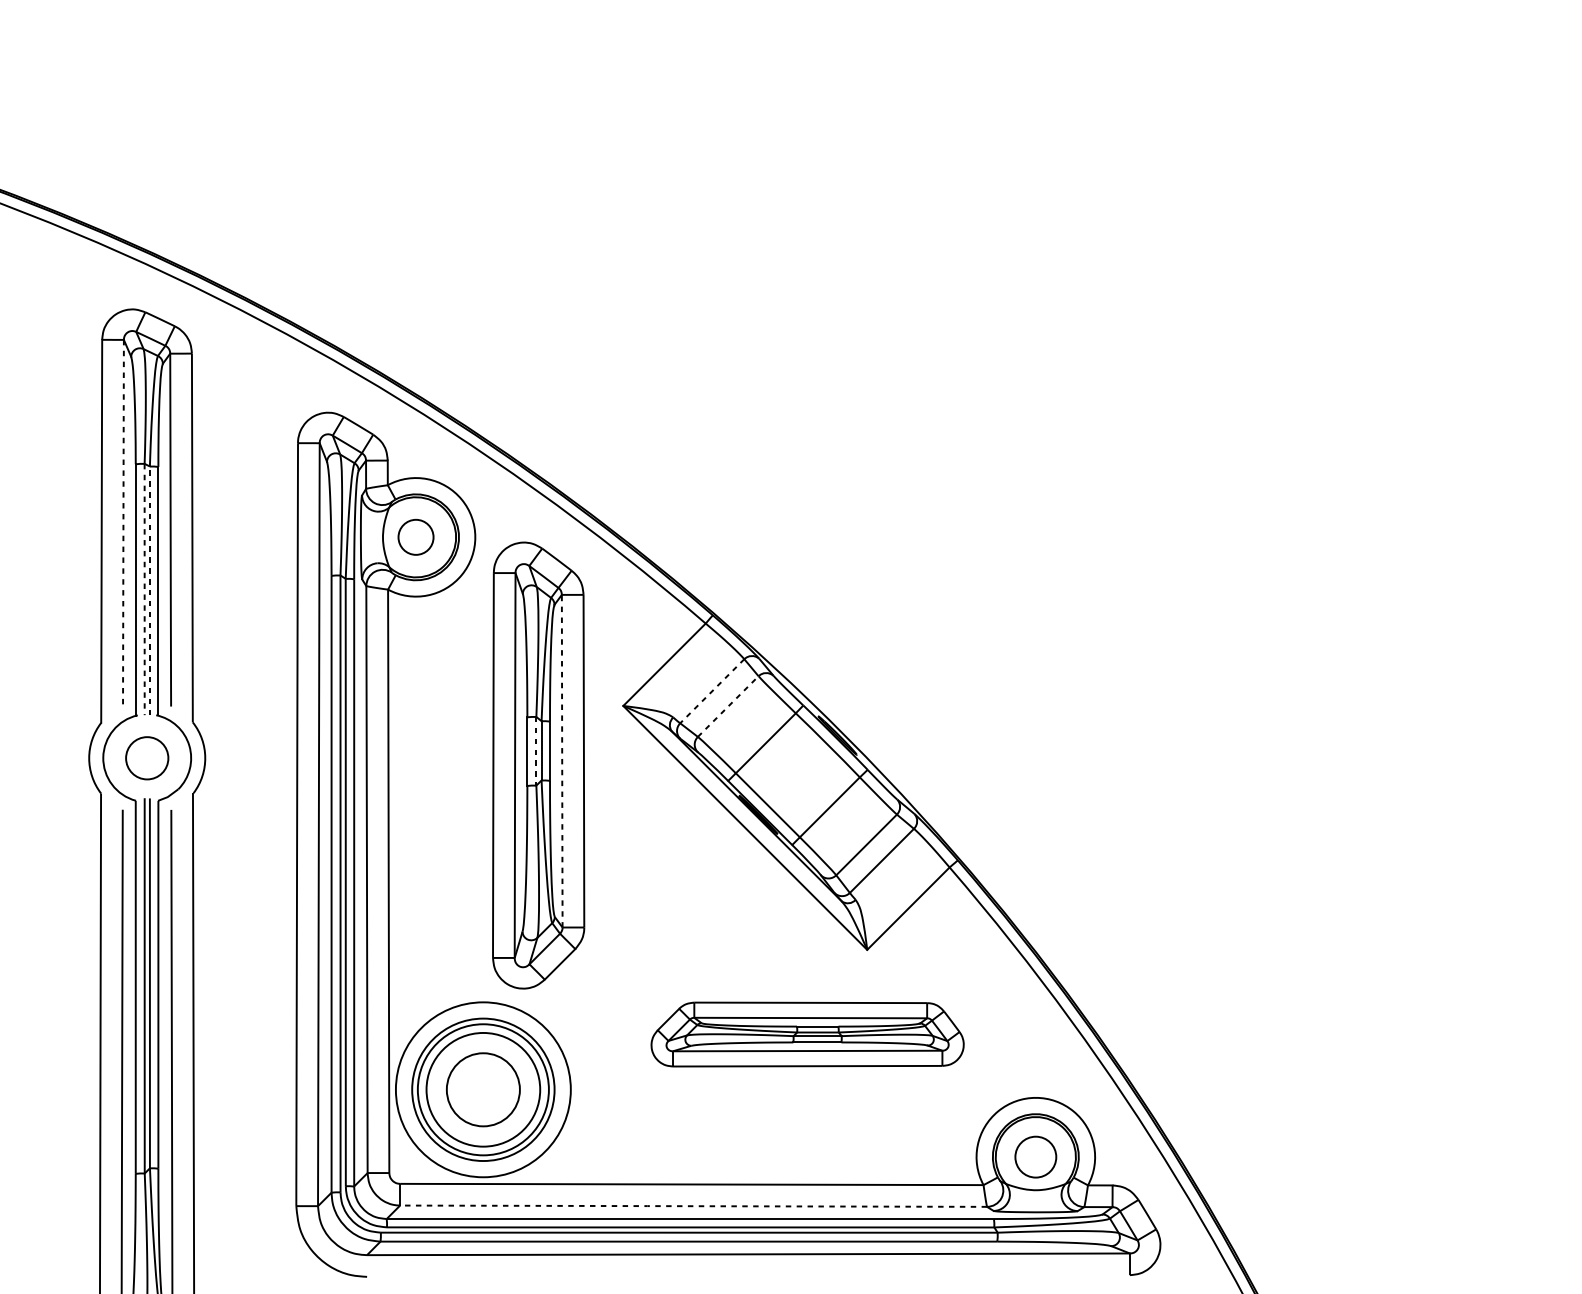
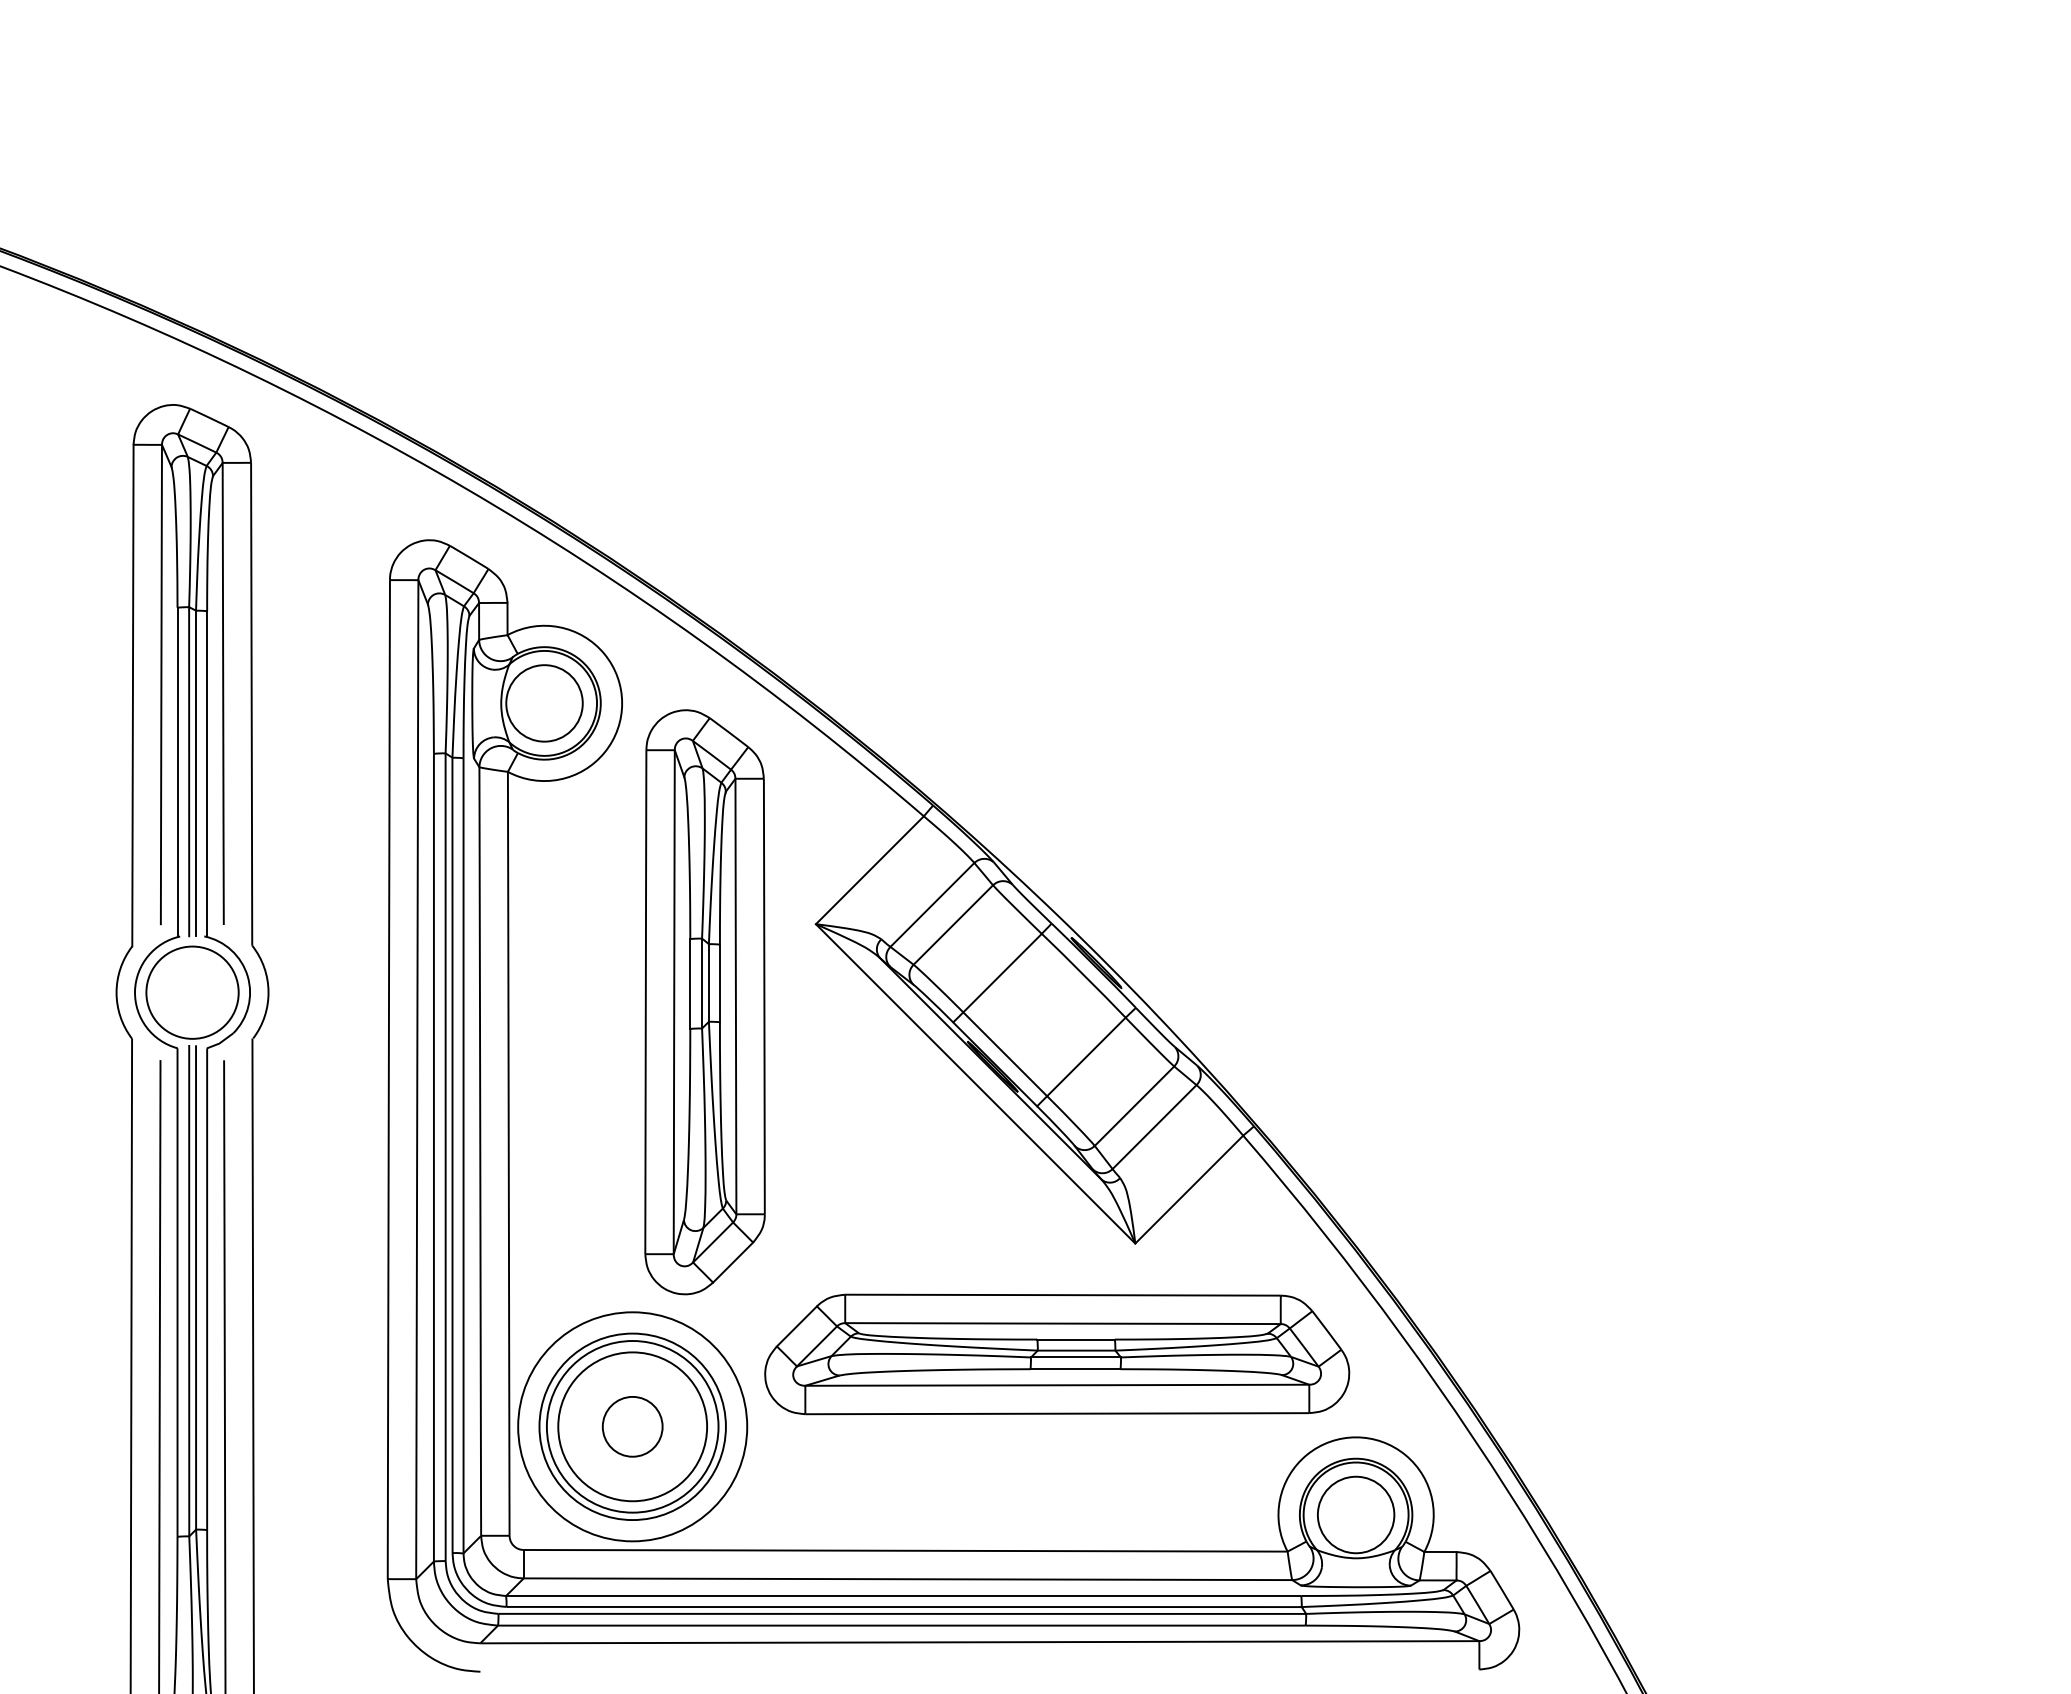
line: (123, 523) -> (161, 685), dashed -> solid
circle: (416, 537) -> (544, 703), size x1.67
line: (144, 590) -> (189, 772), dashed -> solid
line: (150, 590) -> (196, 773), dashed -> solid
line: (712, 691) -> (932, 905), dashed -> solid
line: (728, 706) -> (953, 924), dashed -> solid
line: (536, 751) -> (702, 983), dashed -> solid
circle: (147, 758) -> (192, 992), size x1.67
line: (561, 761) -> (735, 996), dashed -> solid
part: (807, 1034) -> (1057, 1354), size x1.43
circle: (483, 1089) -> (632, 1426), size x0.62
circle: (1035, 1156) -> (1355, 1514), size x1.43
line: (693, 1206) -> (907, 1579), dashed -> solid

